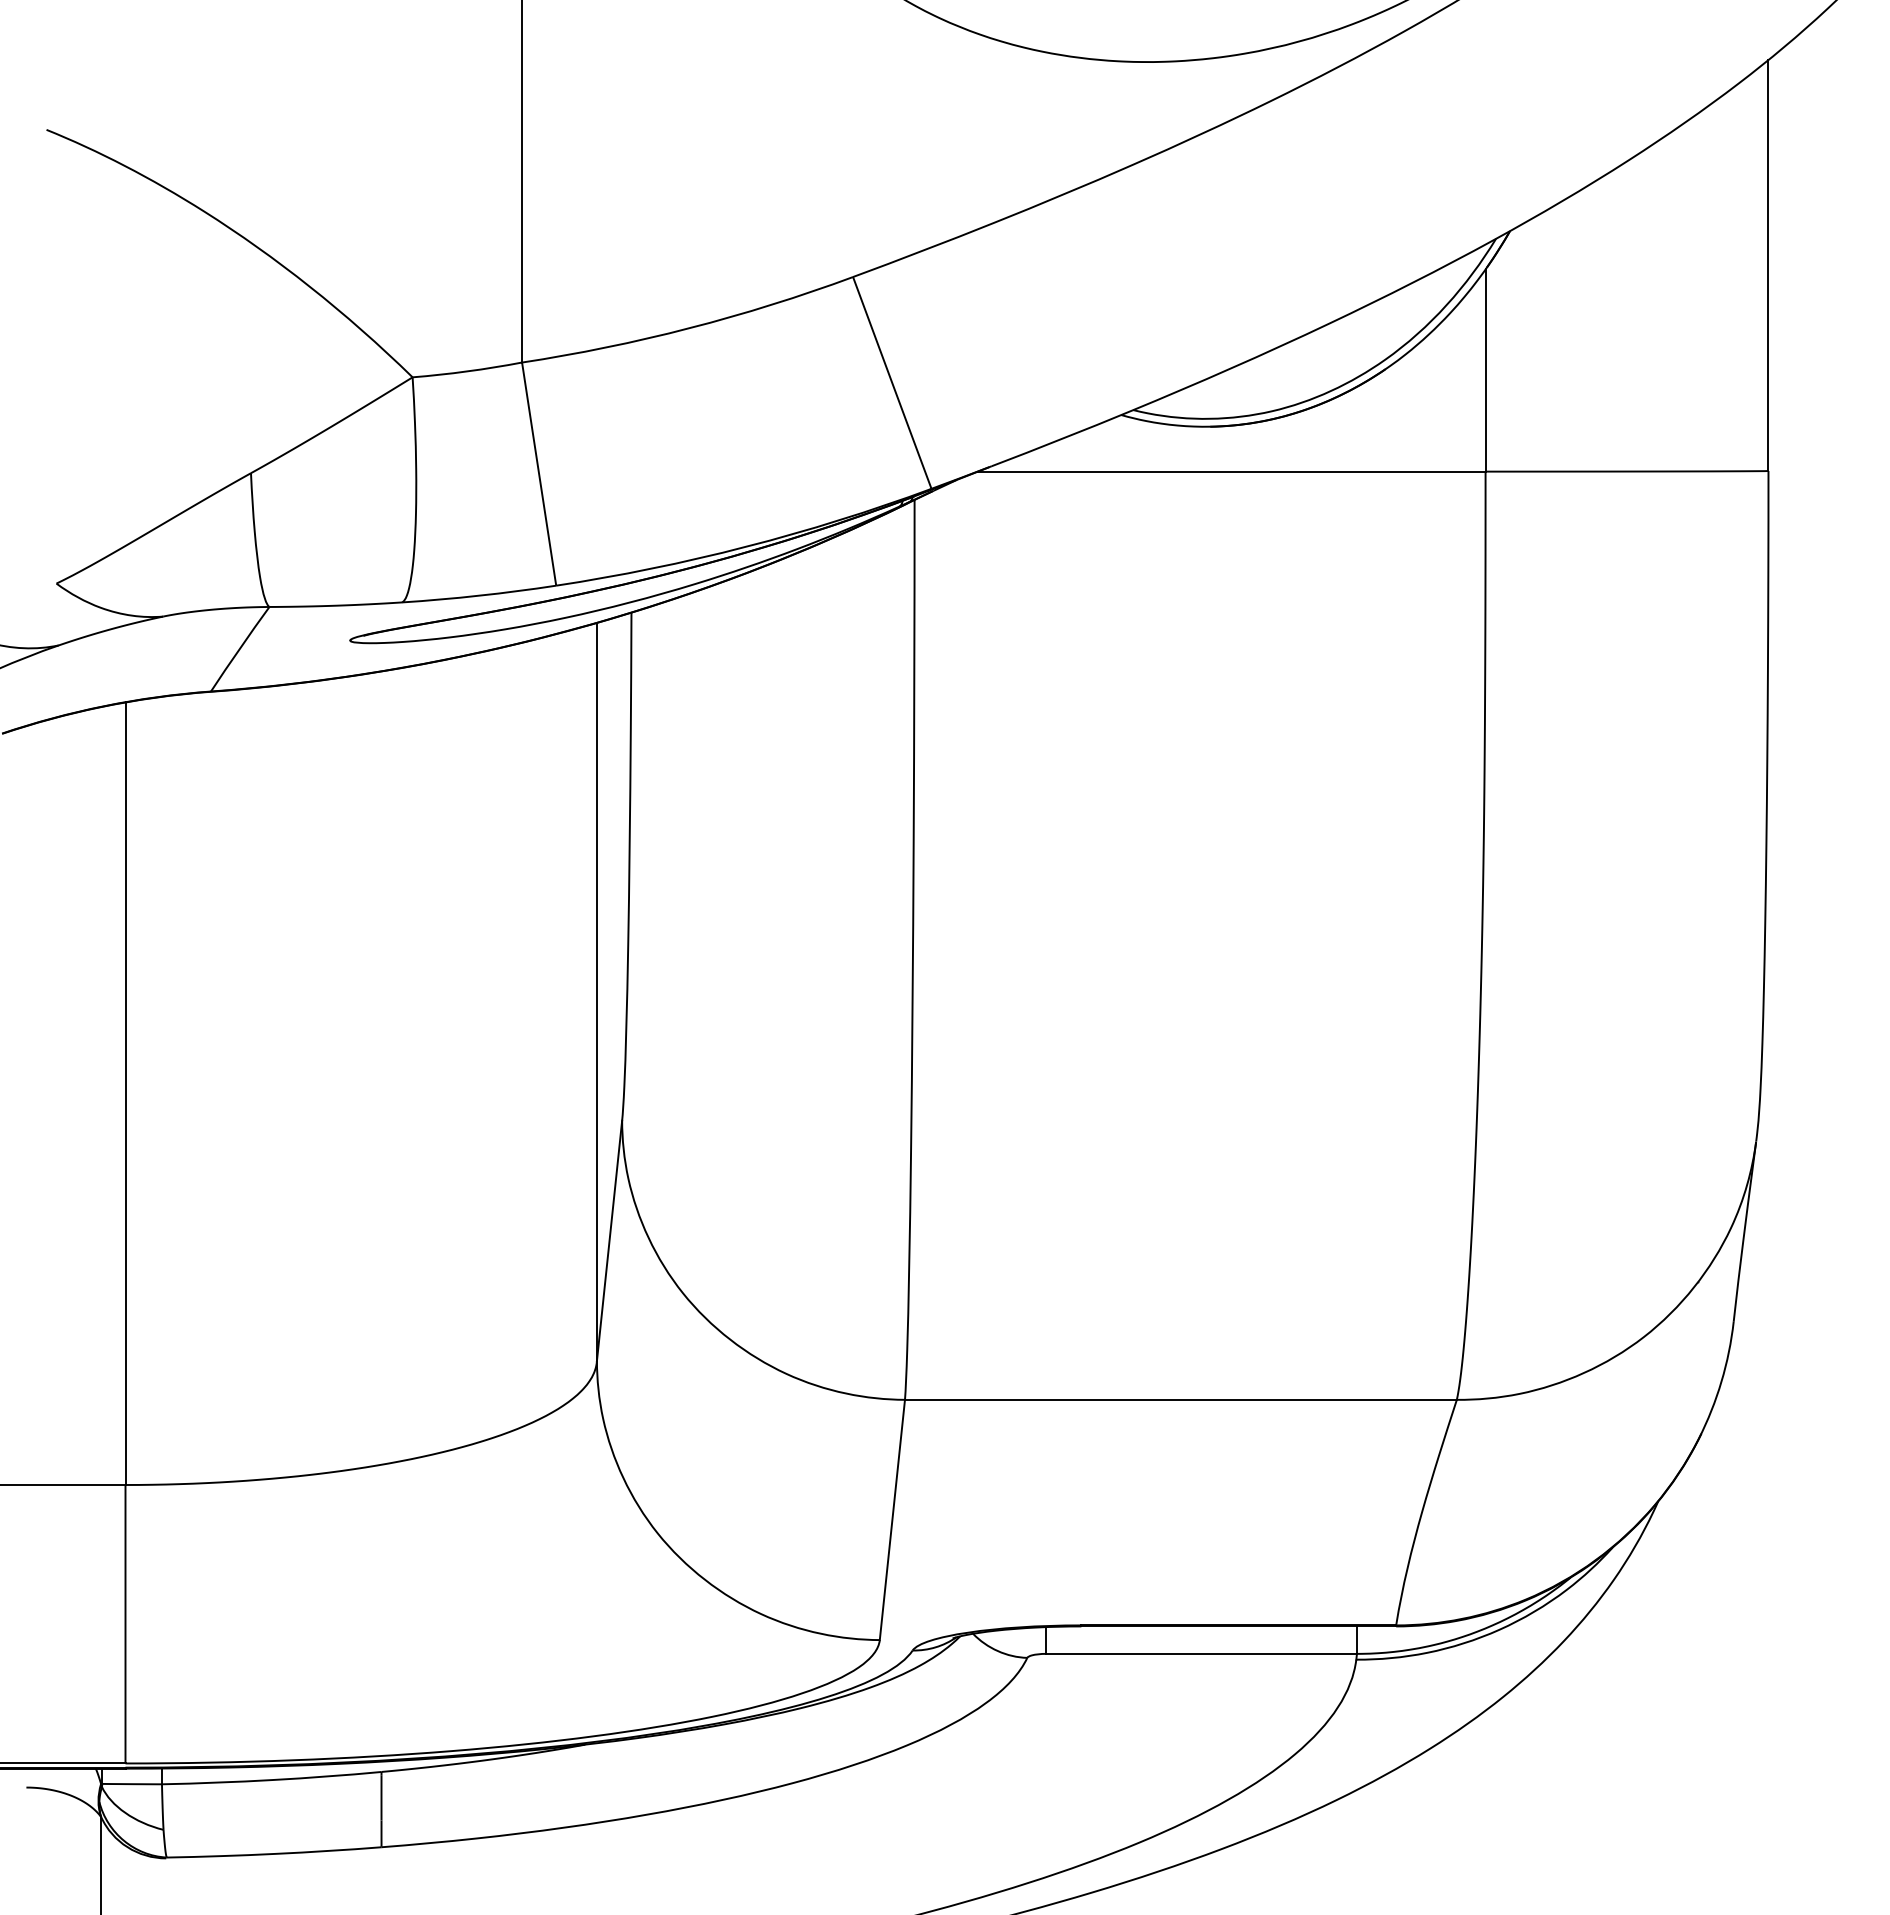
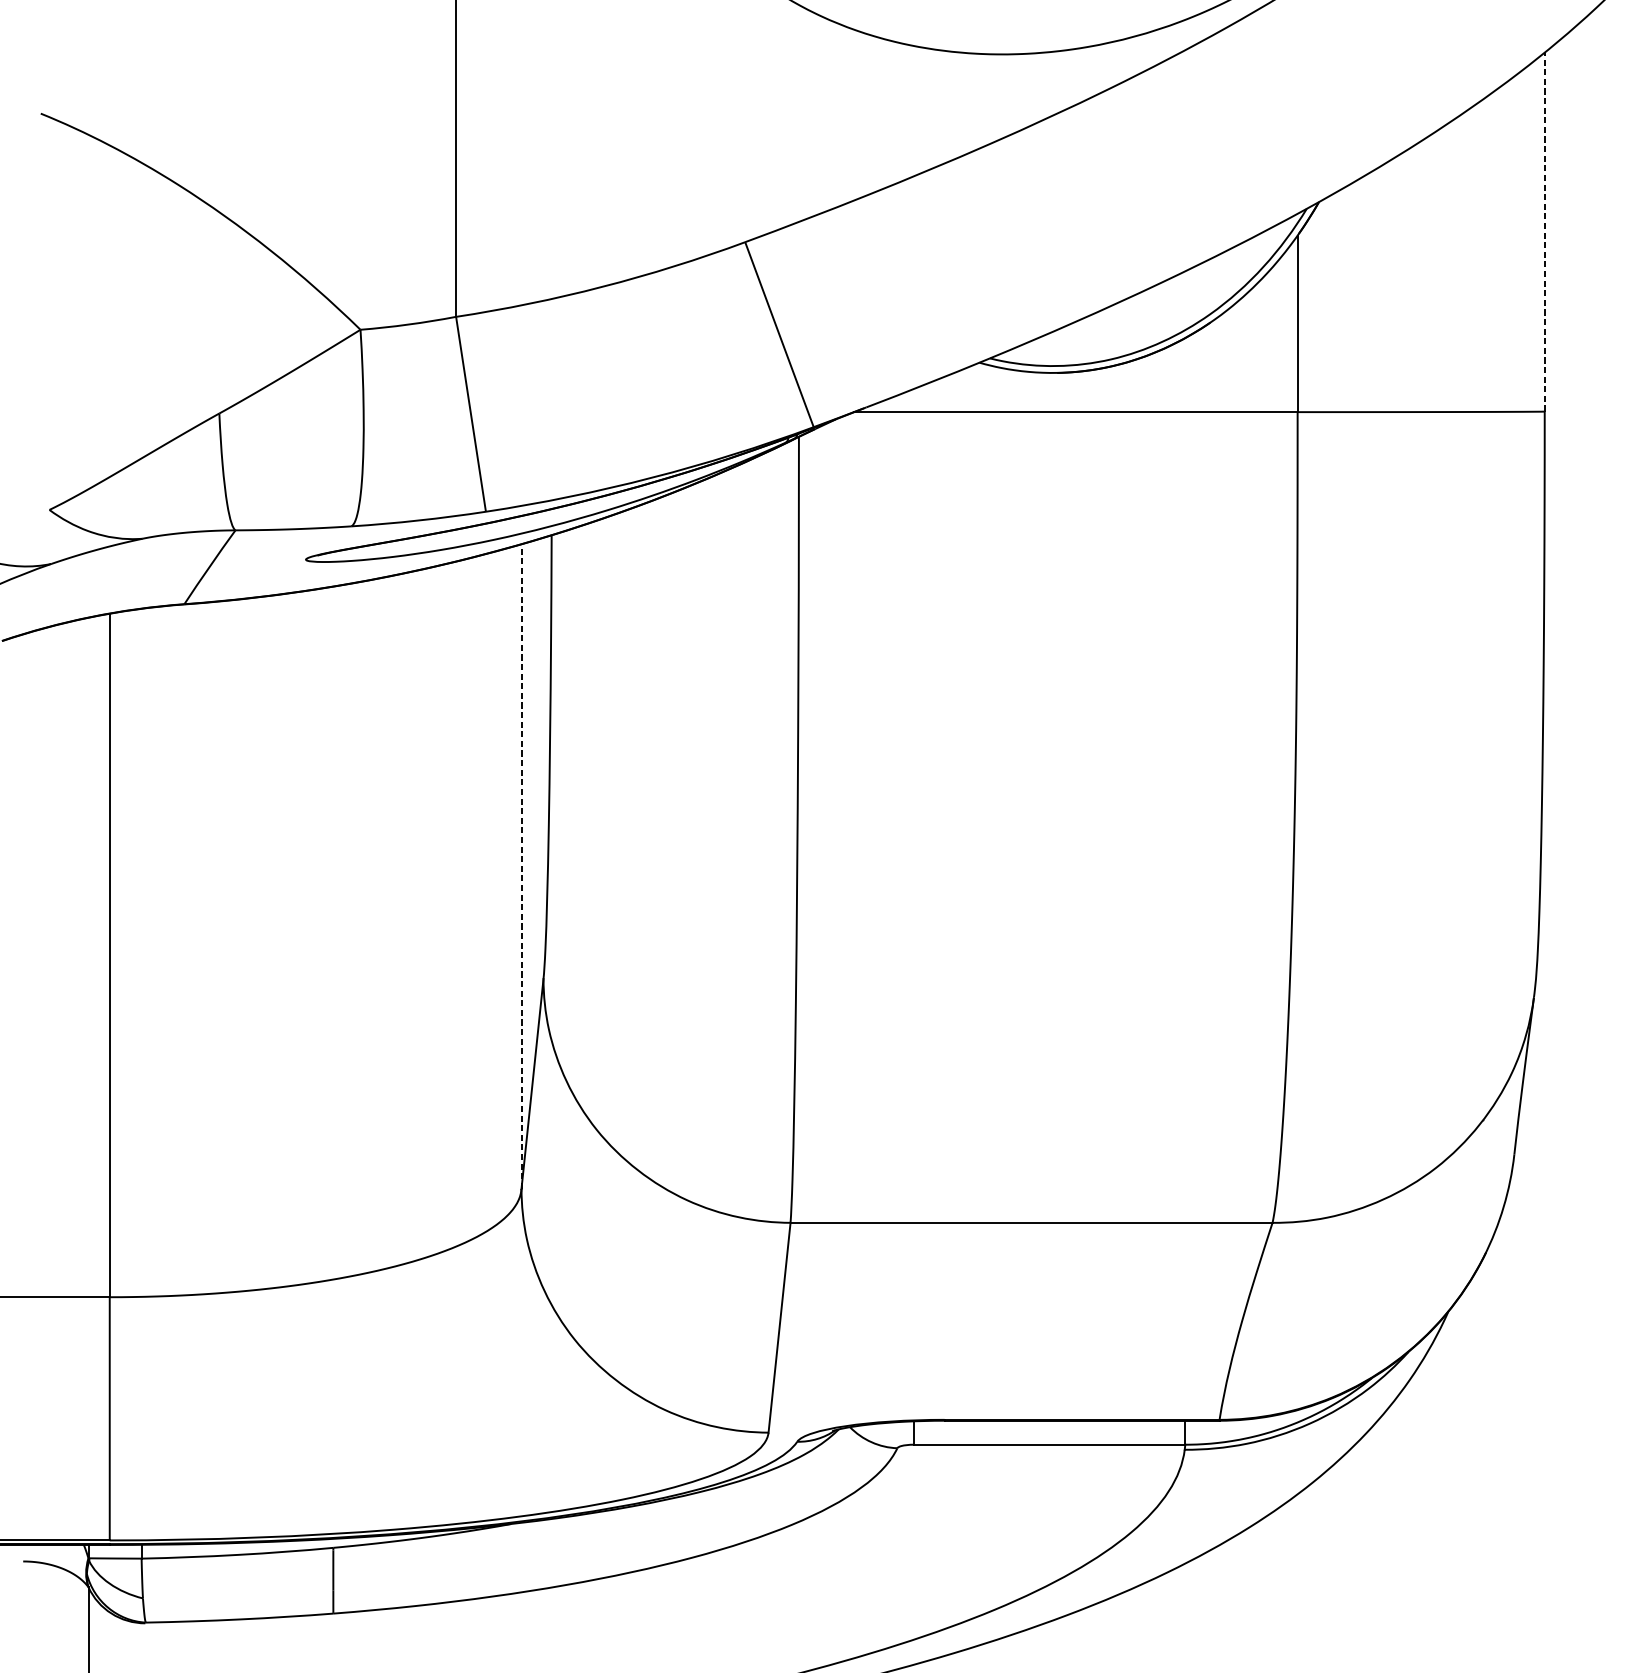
line: (1768, 265) -> (1544, 232), solid -> dashed
line: (596, 991) -> (521, 866), solid -> dashed

